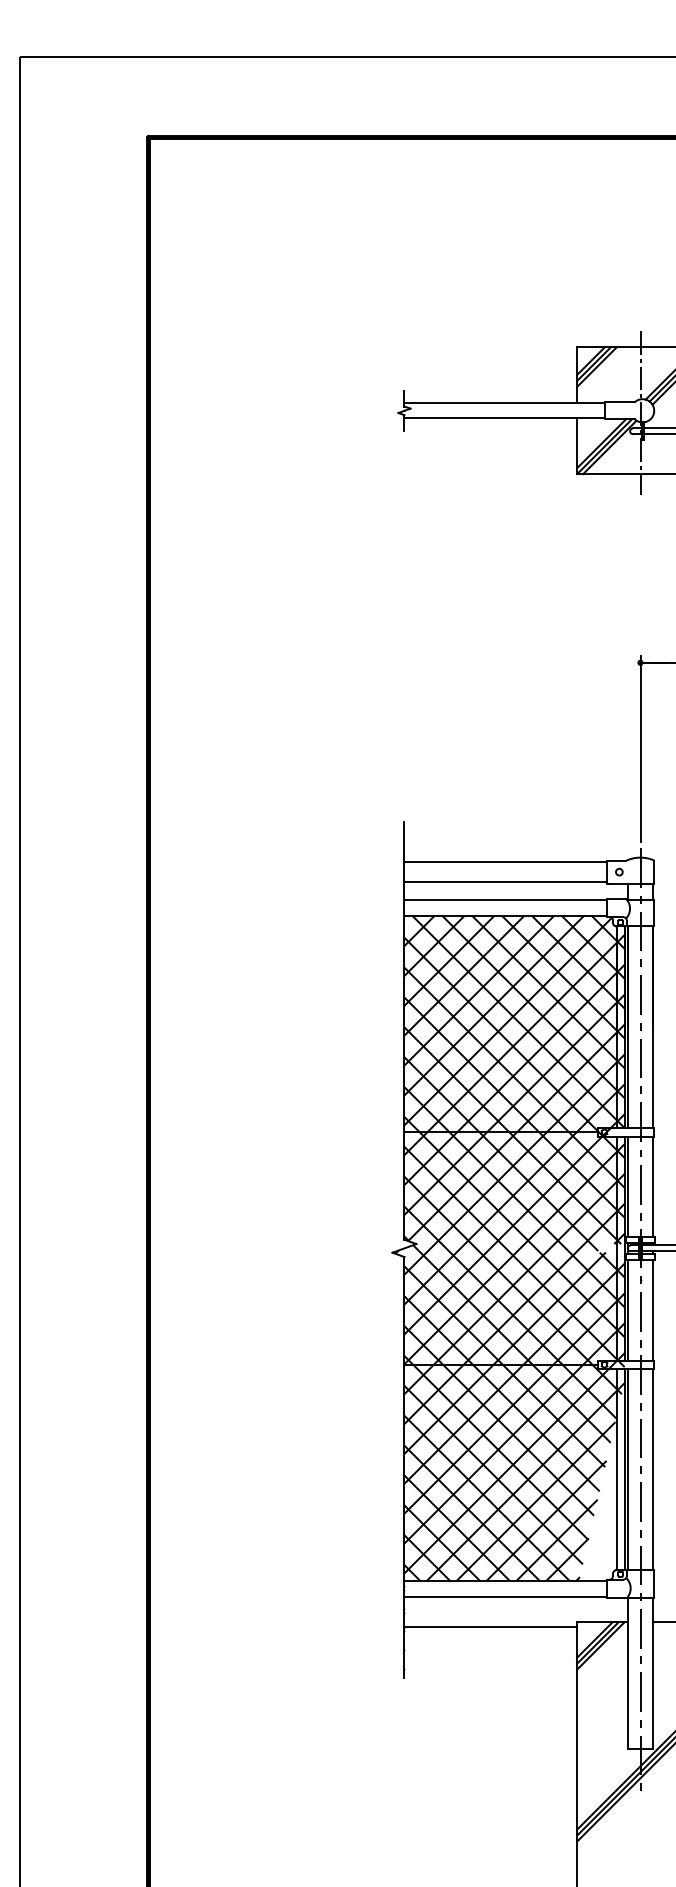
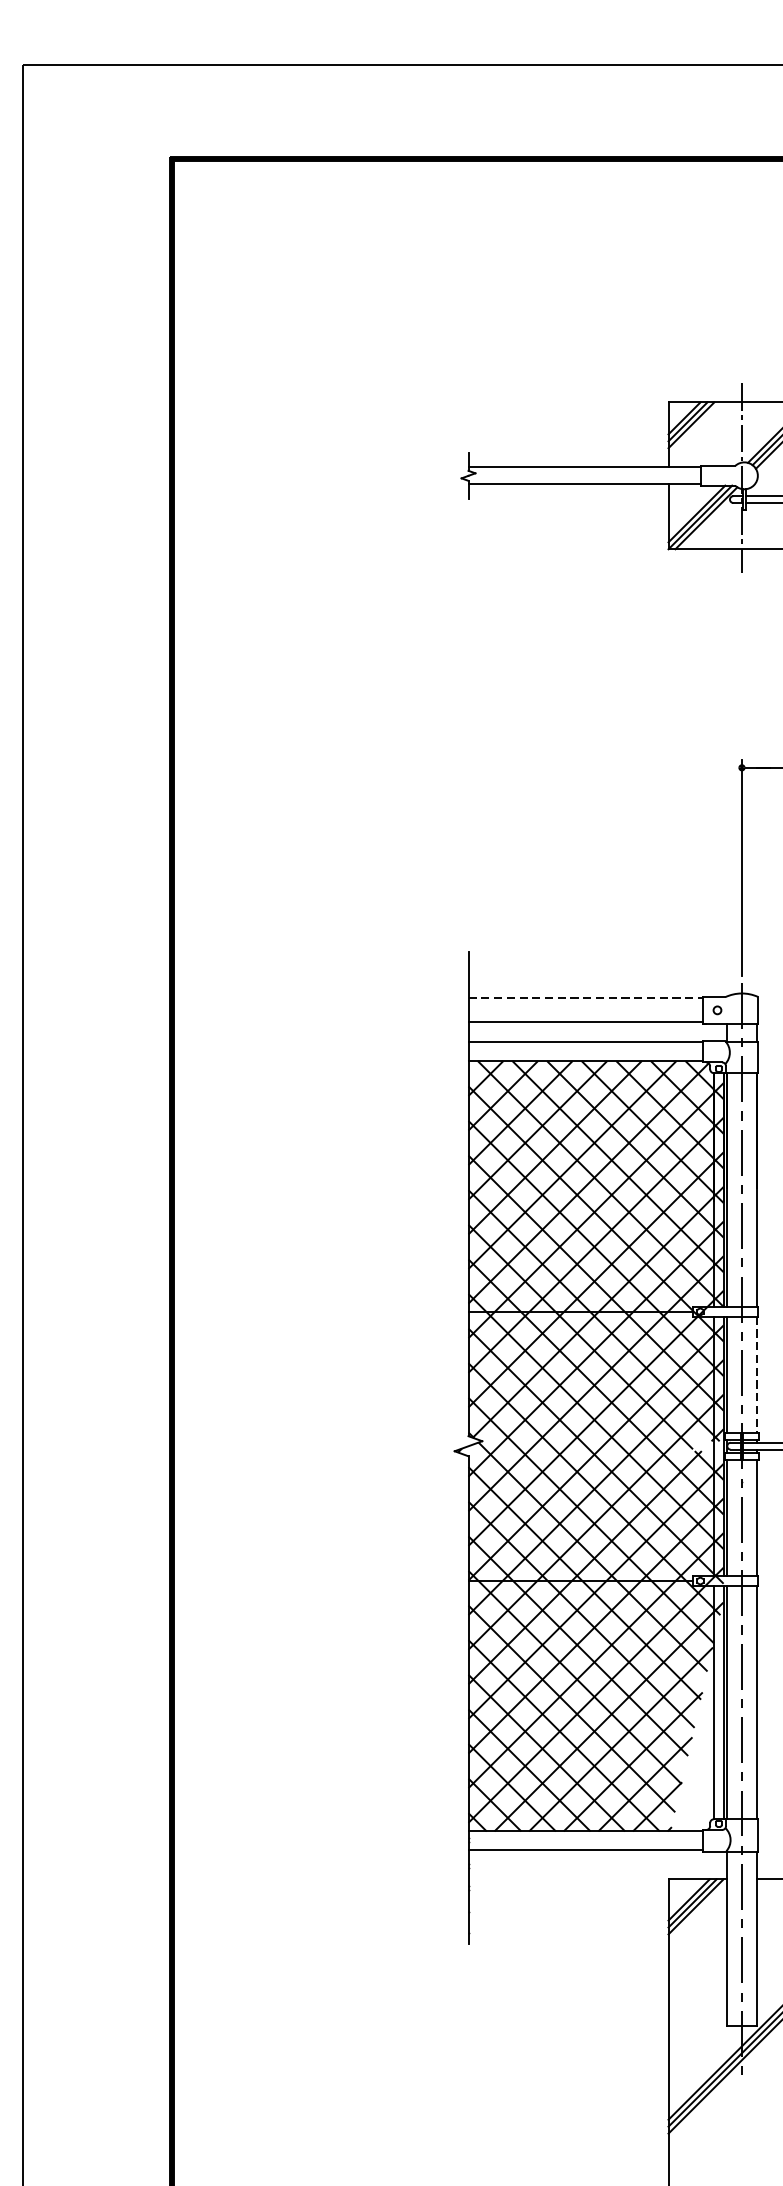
line: (506, 861) -> (586, 997), solid -> dashed
line: (653, 1187) -> (757, 1375), solid -> dashed
line: (490, 1626) -> (568, 1884), removed

